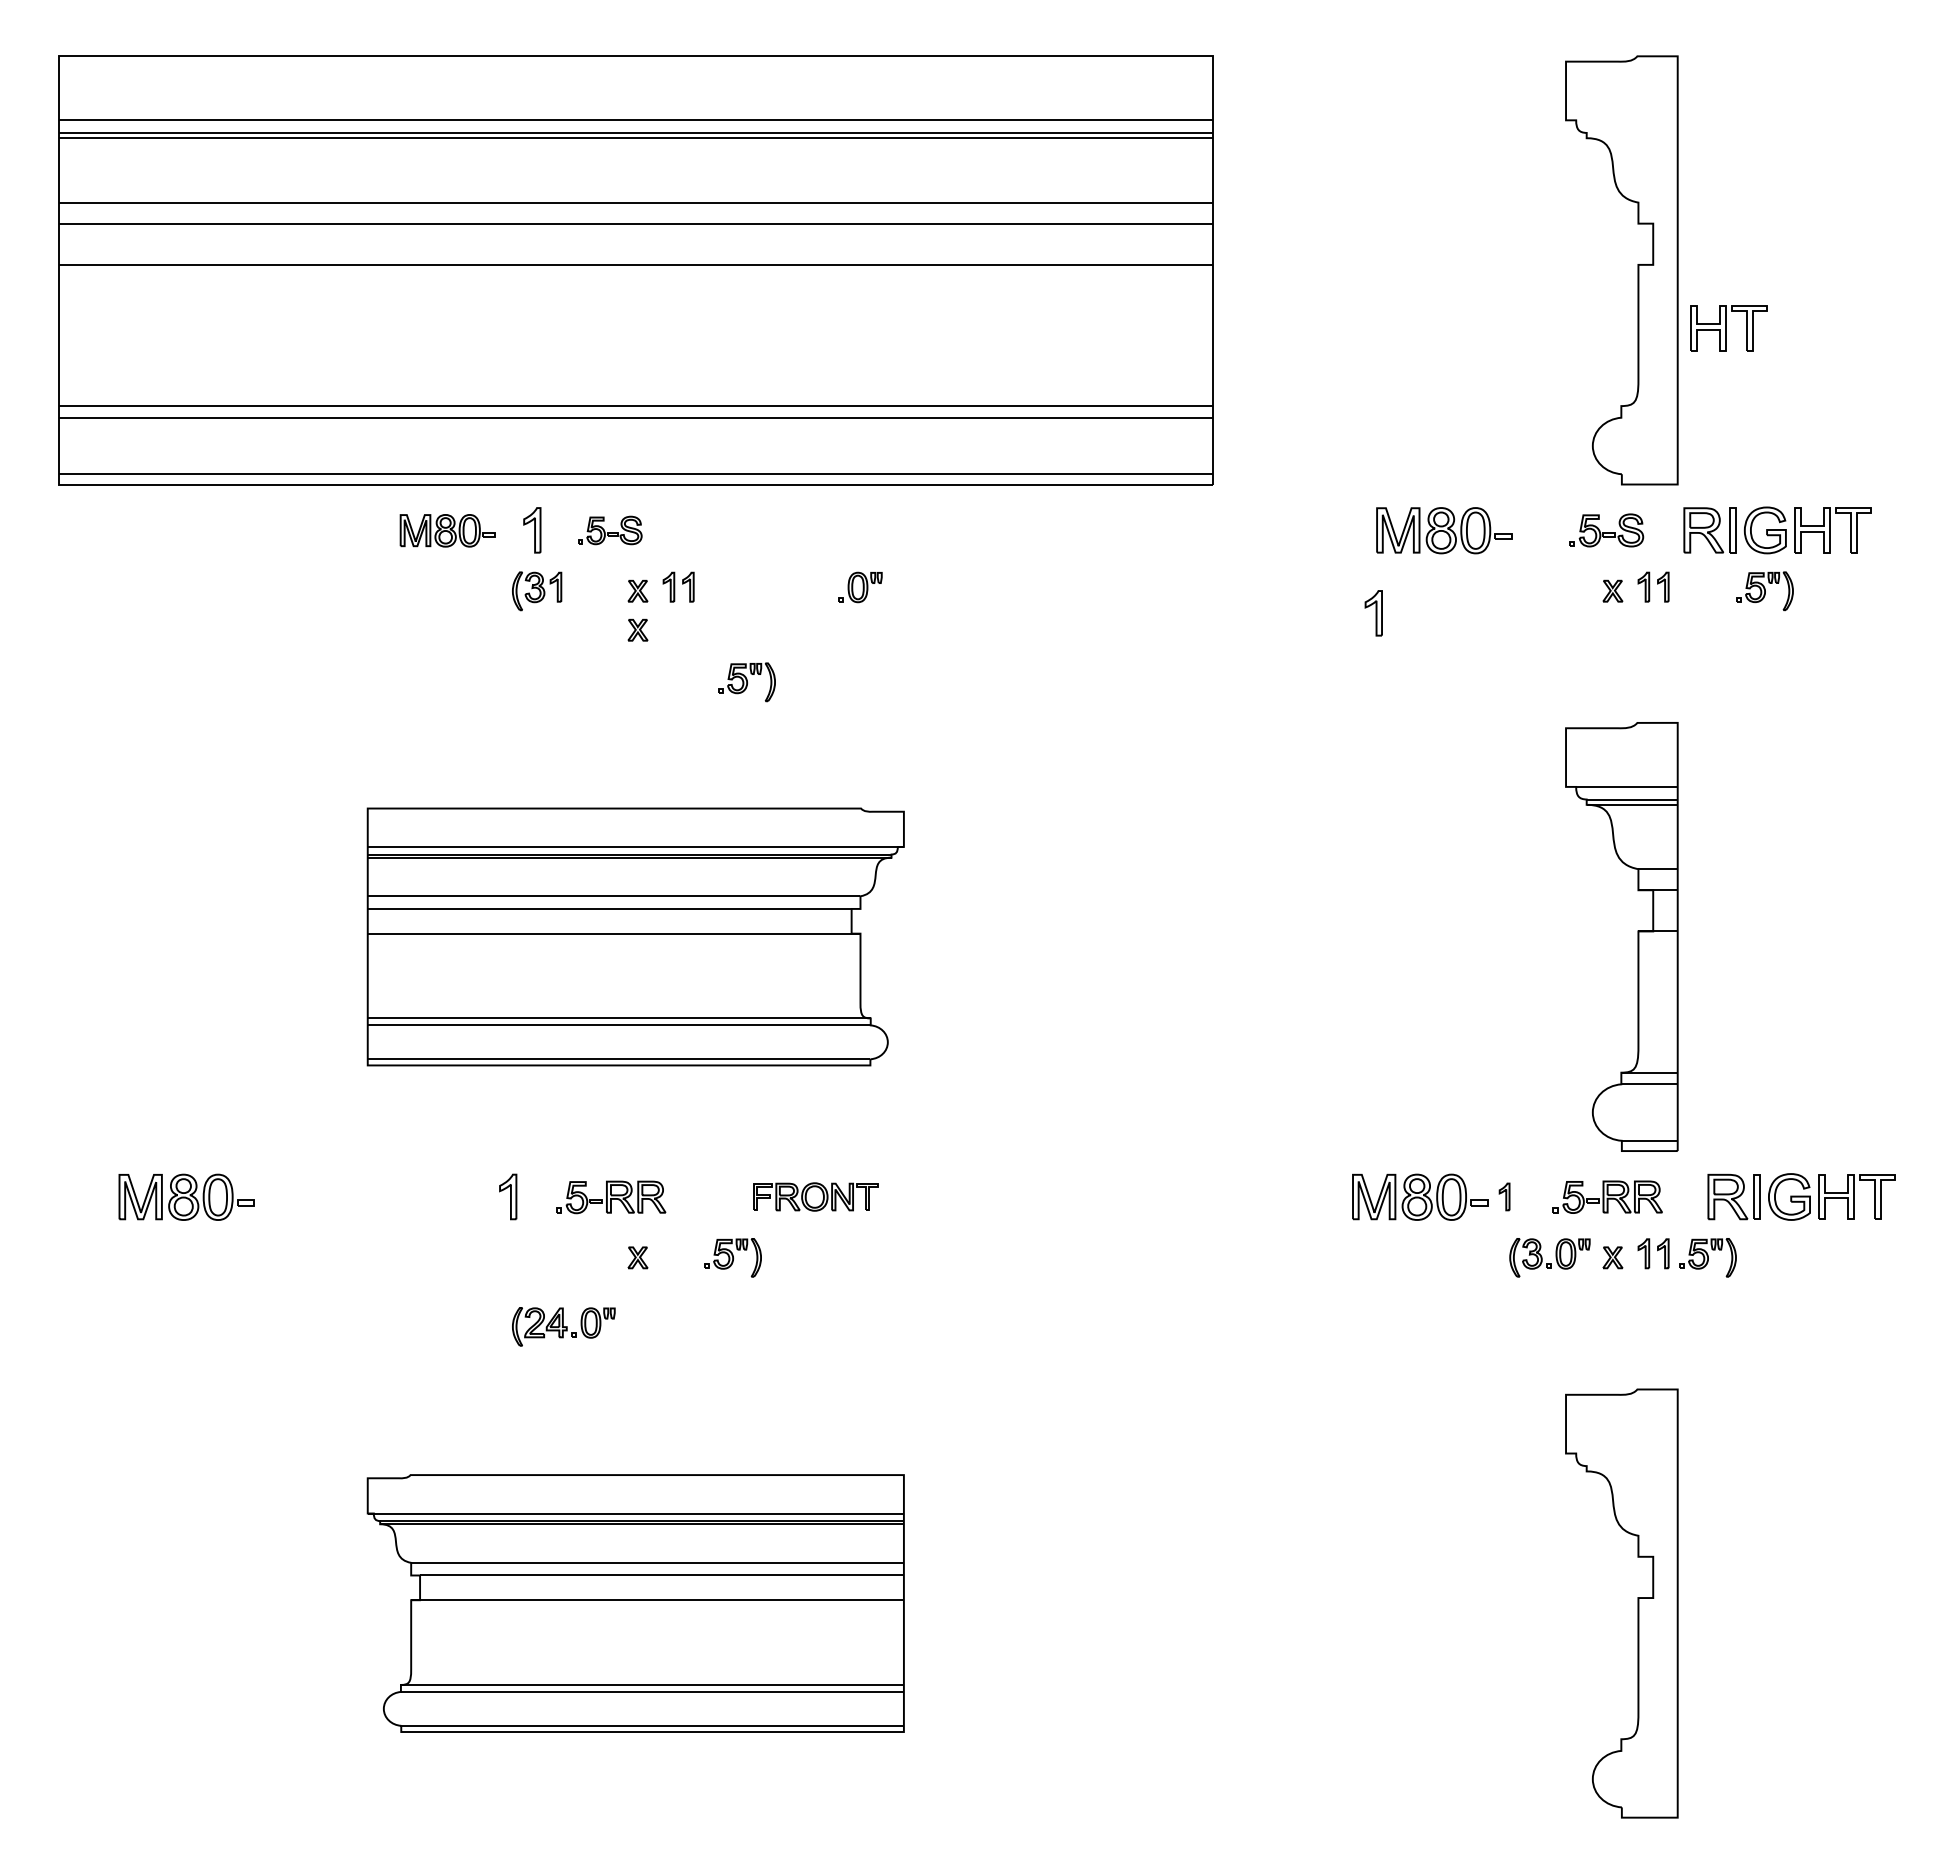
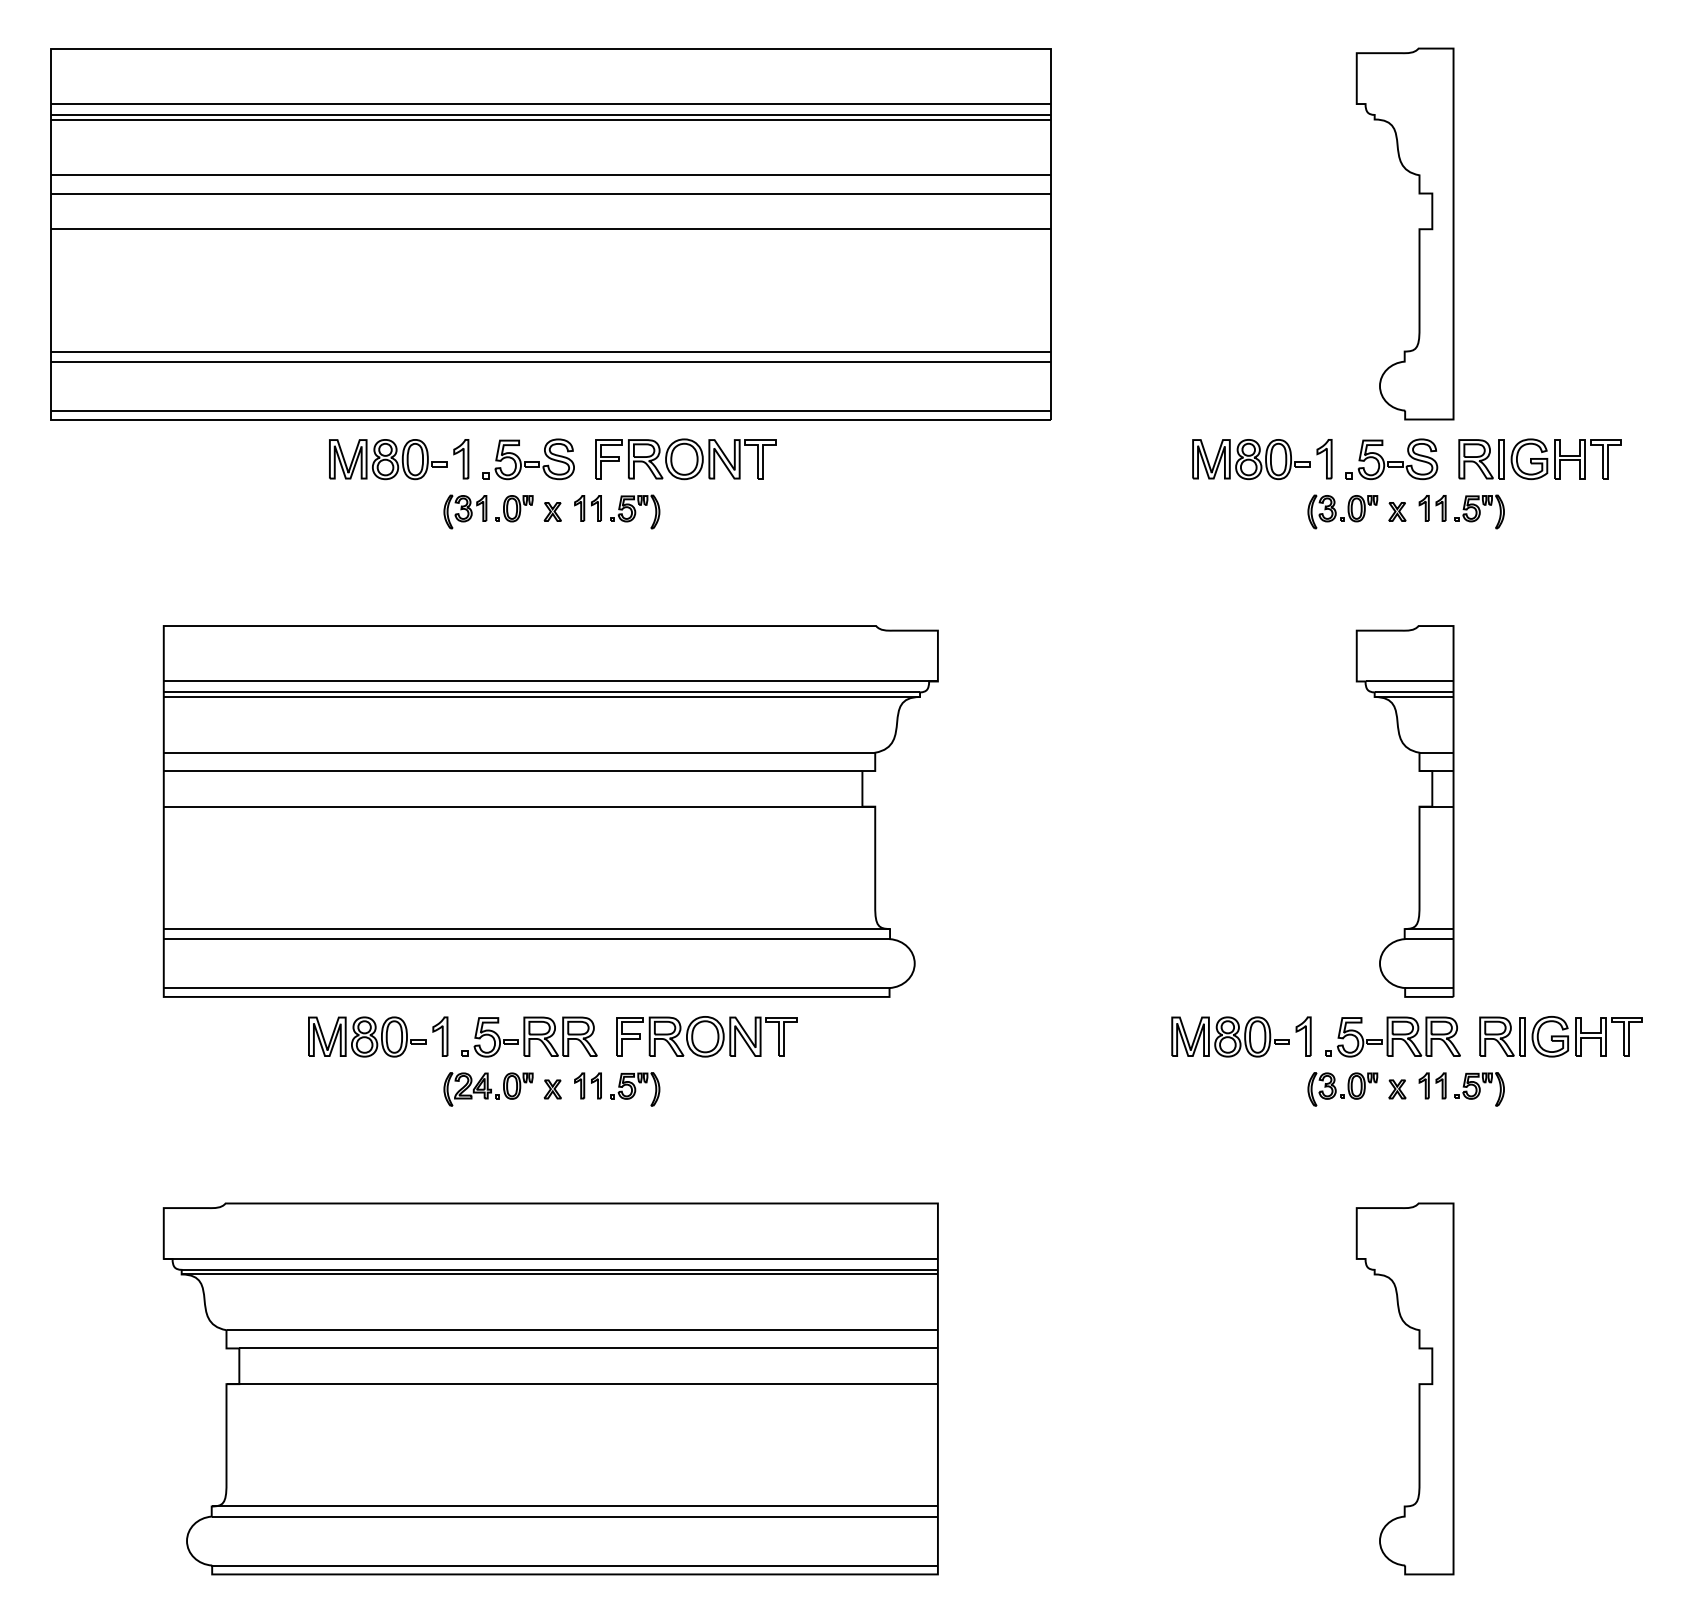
part: (1728, 328) -> (1497, 284), removed
part: (447, 530) -> (387, 459), size x1.43
part: (610, 530) -> (529, 459), size x1.67
part: (791, 530) -> (685, 459), added
part: (1606, 530) -> (1391, 459), size x1.43
part: (860, 587) -> (514, 508), moved
part: (1549, 591) -> (1342, 512), added
part: (1764, 591) -> (1479, 512), moved
part: (1373, 613) -> (1324, 459), moved
part: (637, 629) -> (552, 545), removed
part: (746, 682) -> (634, 512), moved
part: (635, 936) -> (550, 811), size x1.67
part: (186, 1196) -> (367, 1036), moved
part: (815, 1196) -> (706, 1036), size x1.67
part: (1504, 1196) -> (1303, 1036), size x1.67
part: (1607, 1196) -> (1392, 1036), size x1.43
part: (610, 1197) -> (529, 1037), size x1.43
part: (678, 1253) -> (587, 1085), added
part: (563, 1326) -> (488, 1089), moved
part: (635, 1603) -> (550, 1388), size x1.67

